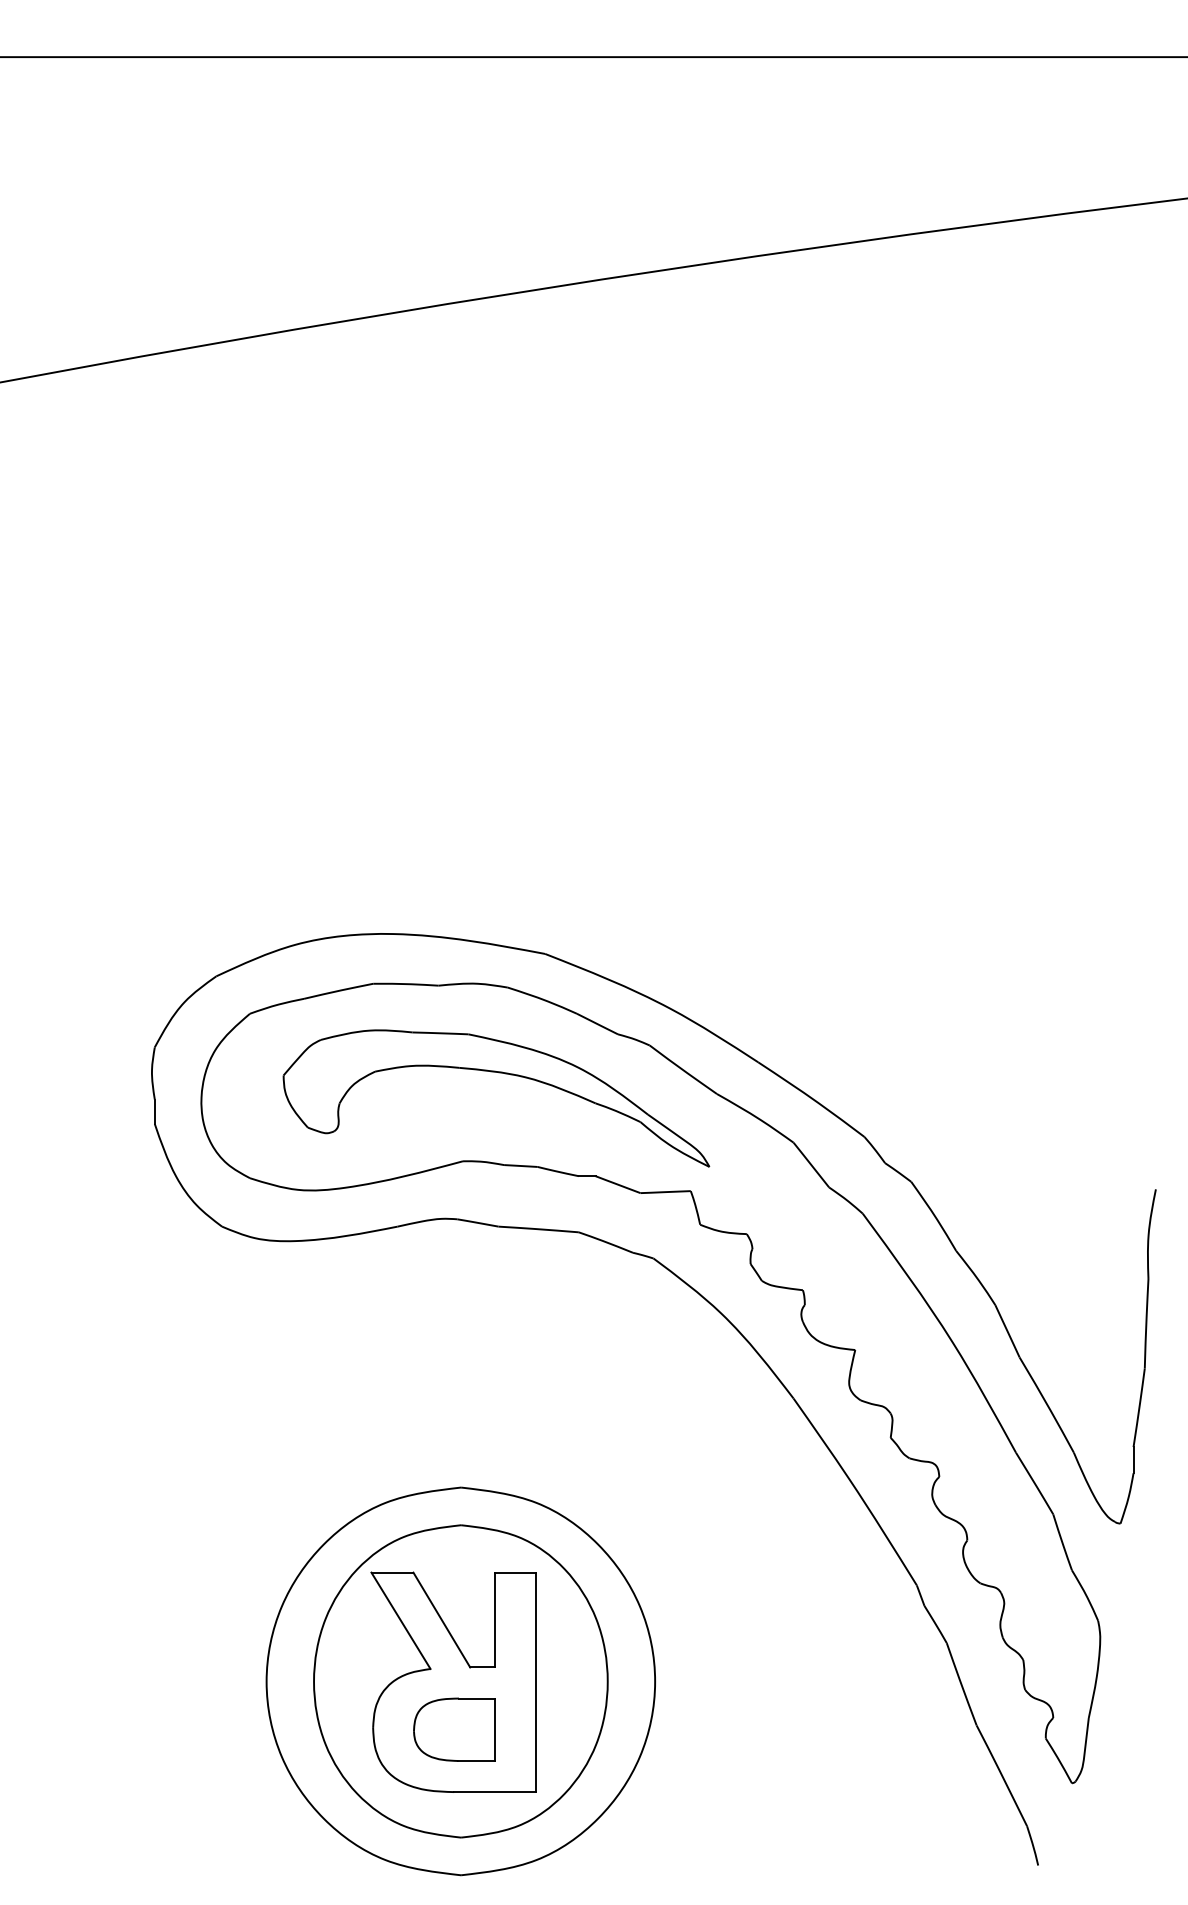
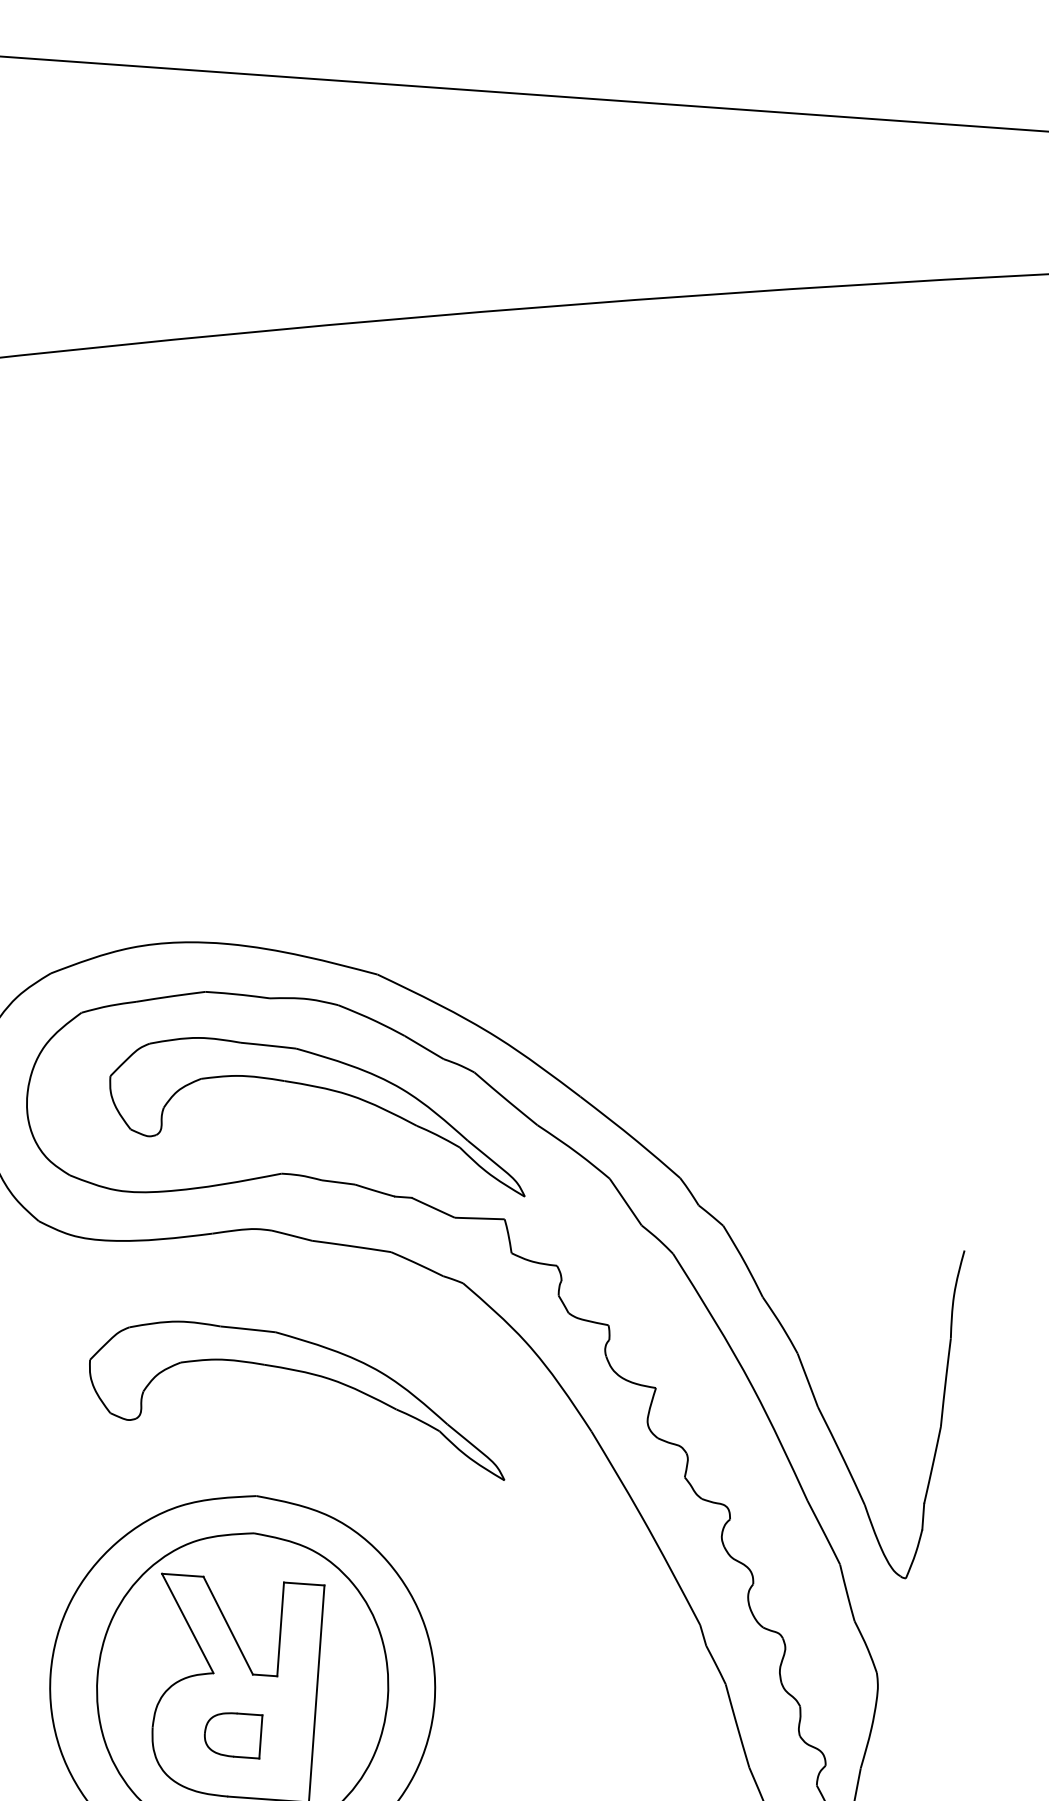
part: (498, 1360) -> (302, 1373), added
part: (454, 1729) -> (232, 1734), size x0.7

